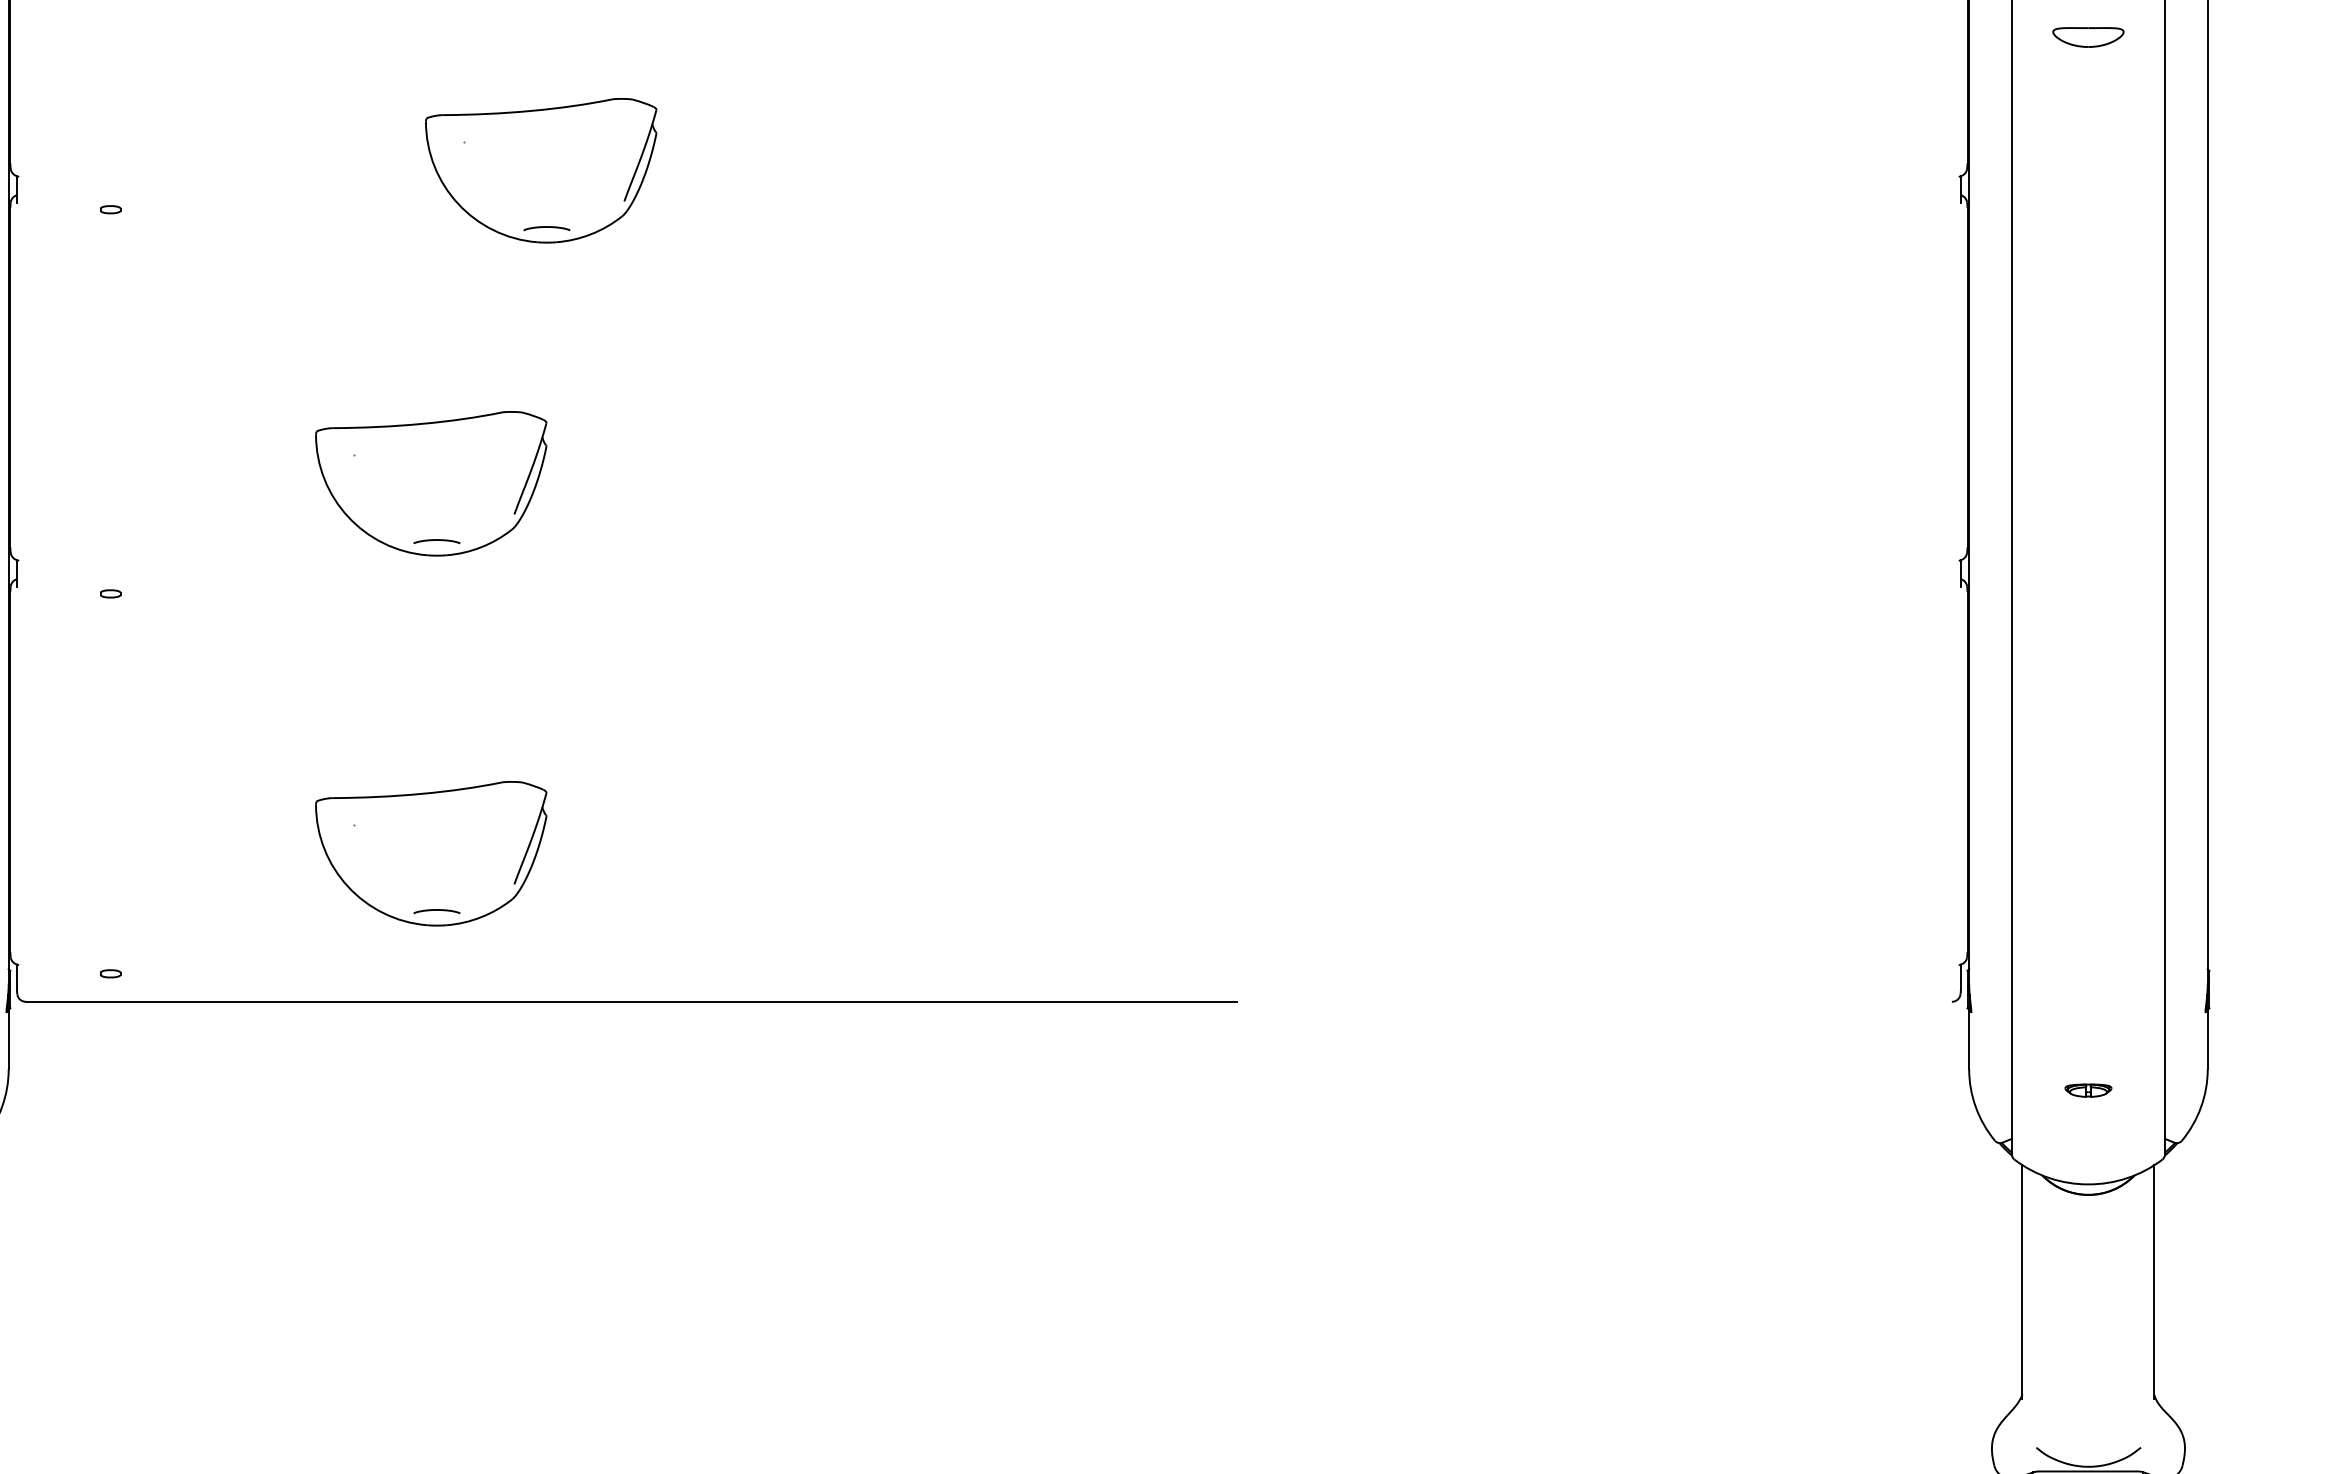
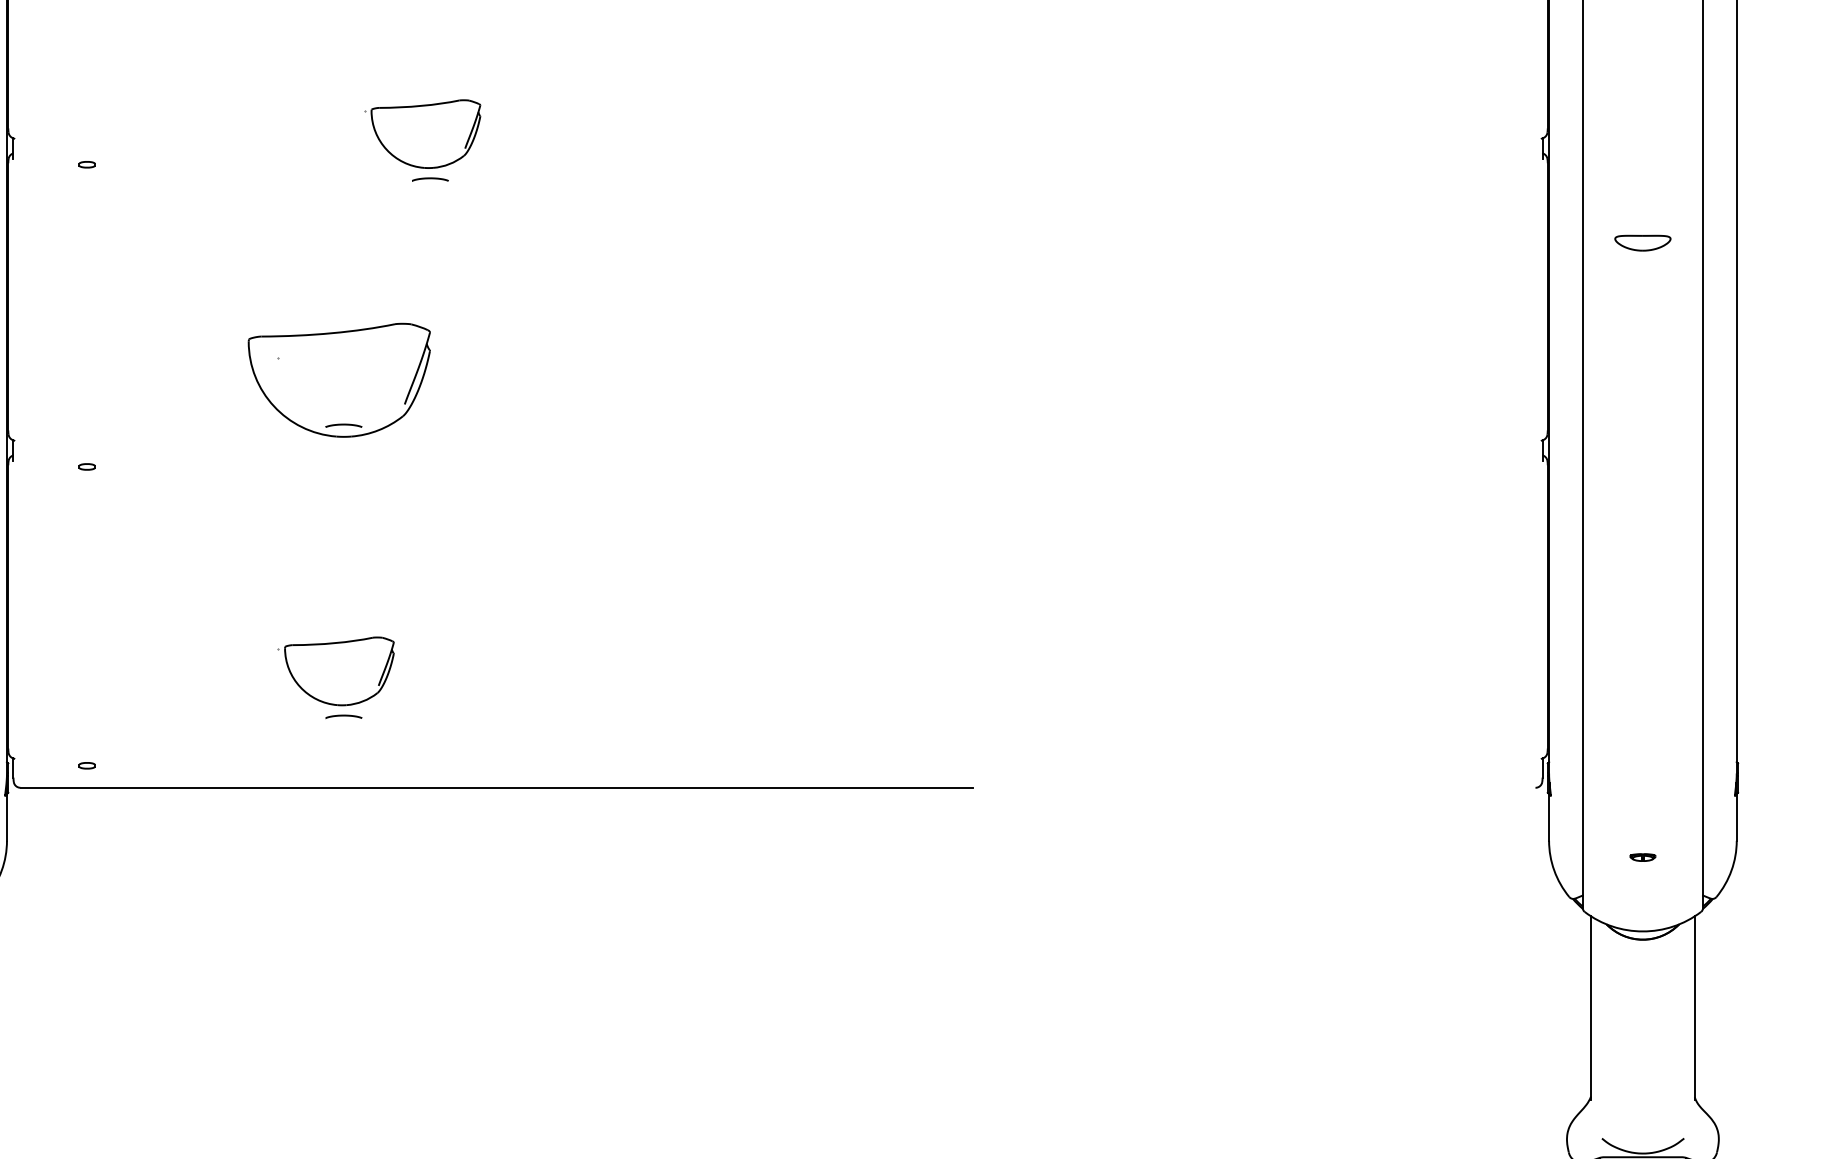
part: (2088, 37) -> (1642, 243), moved
part: (541, 170) -> (426, 133), size x0.6
part: (431, 853) -> (339, 671), size x0.6
part: (2088, 1090) -> (1642, 857), size x0.7

